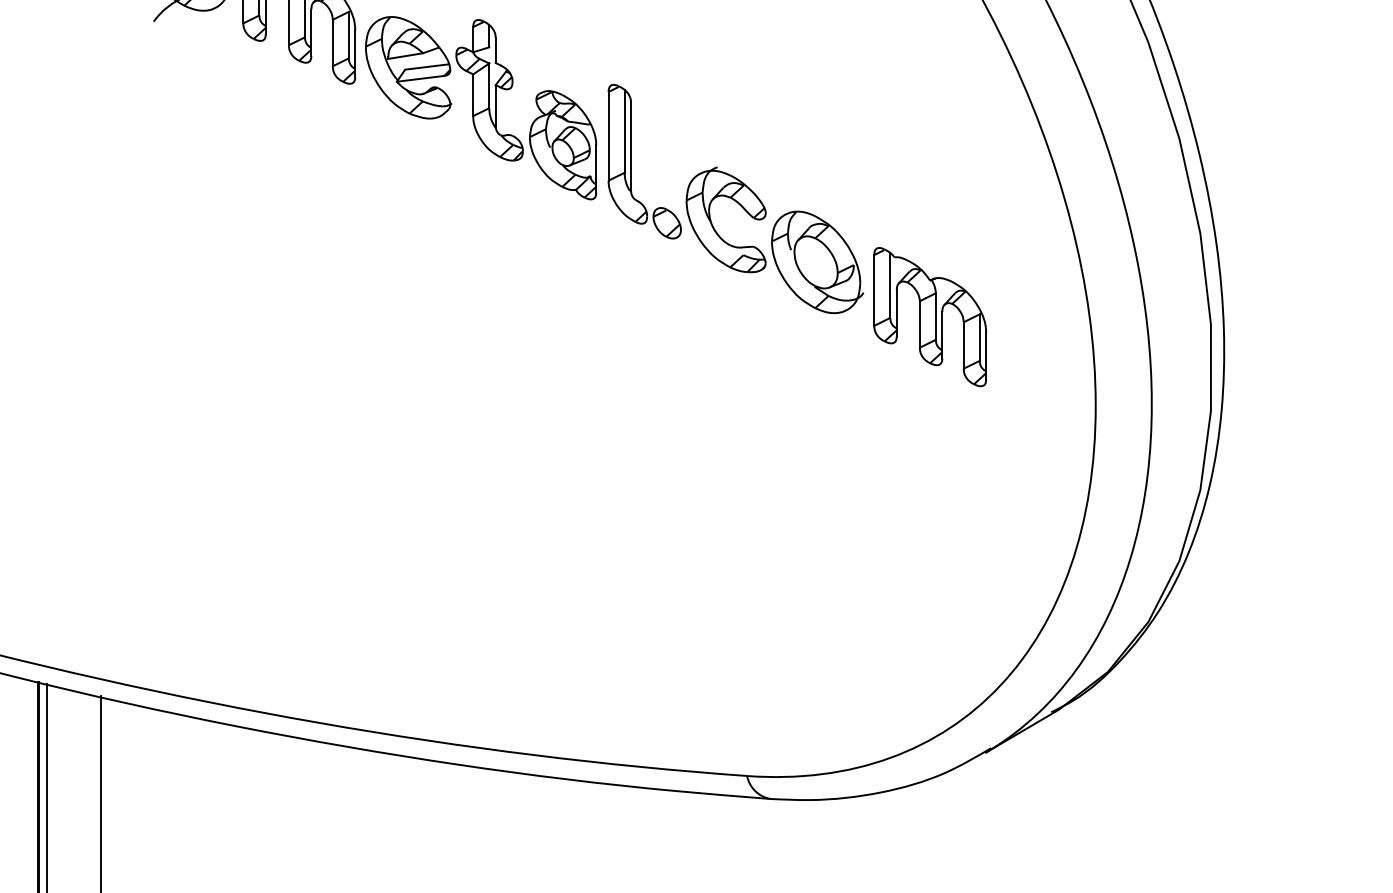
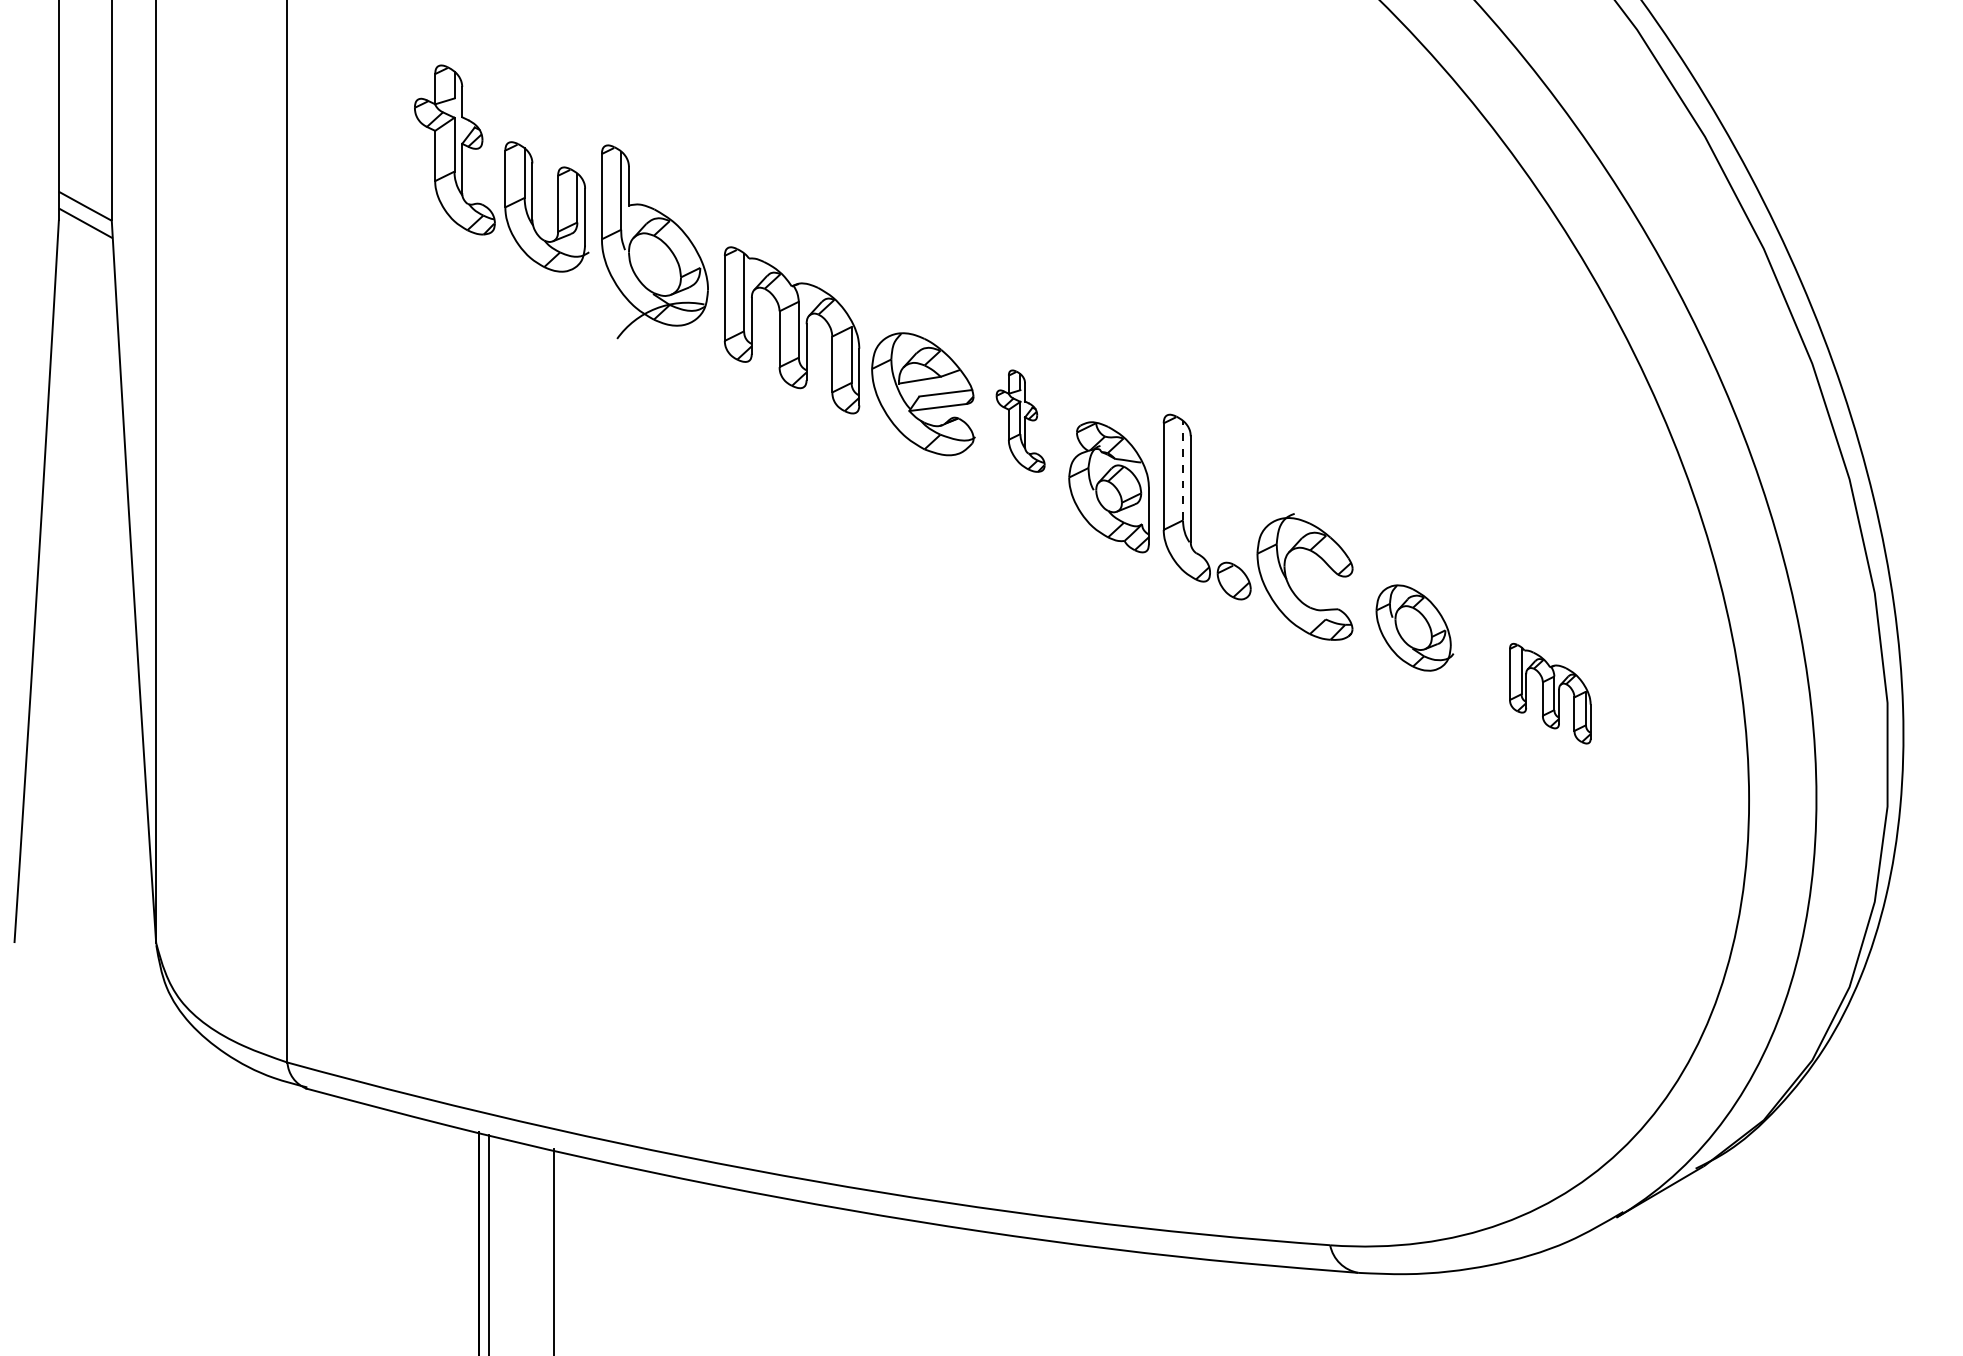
part: (489, 89) -> (1020, 420), size x0.6
line: (625, 131) -> (1183, 470), solid -> dashed
part: (817, 261) -> (1414, 627), size x0.7
part: (930, 316) -> (1550, 693), size x0.6

